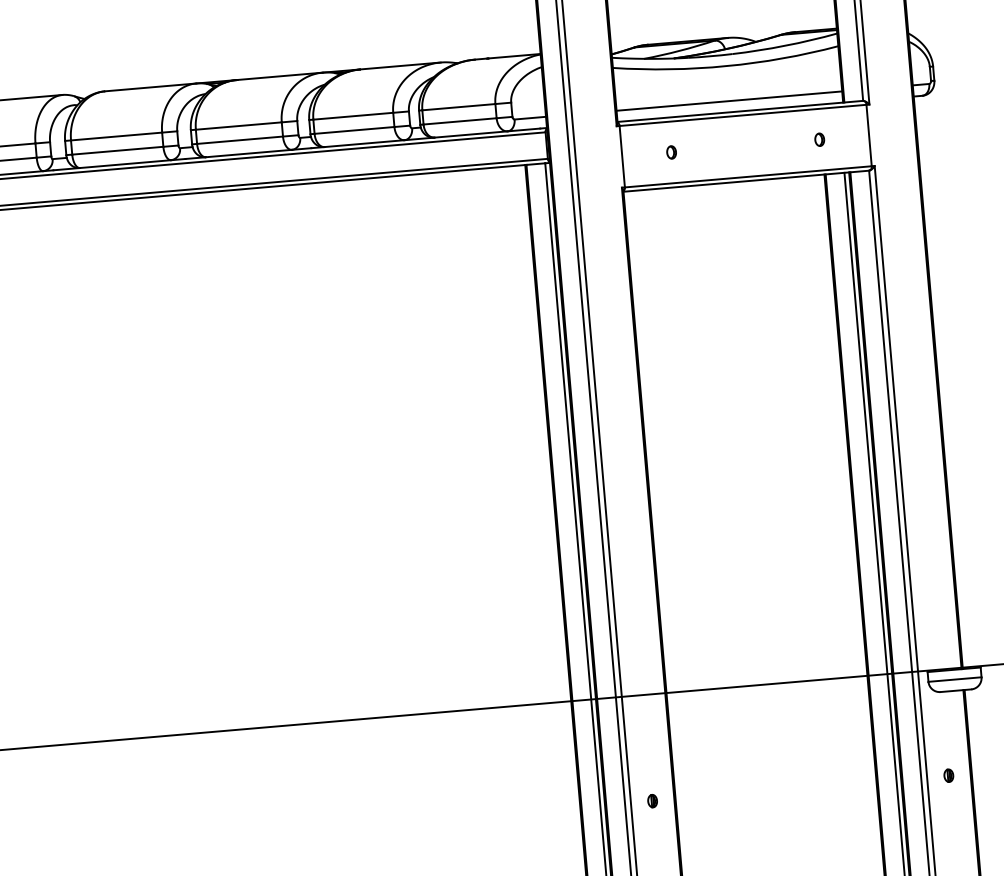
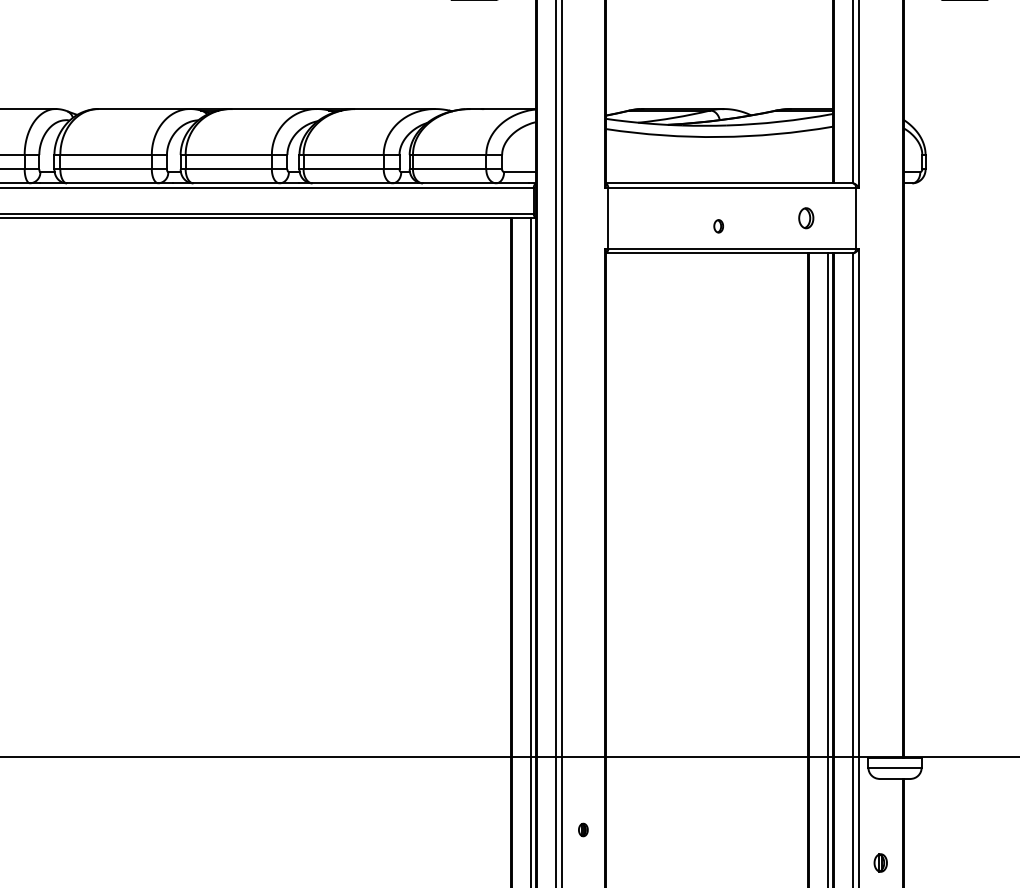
line: (729, 101) -> (719, 172), removed
part: (819, 139) -> (806, 218), size x1.6
part: (671, 152) -> (718, 226), moved
part: (948, 775) -> (880, 862), size x1.4
part: (652, 800) -> (583, 829), moved

